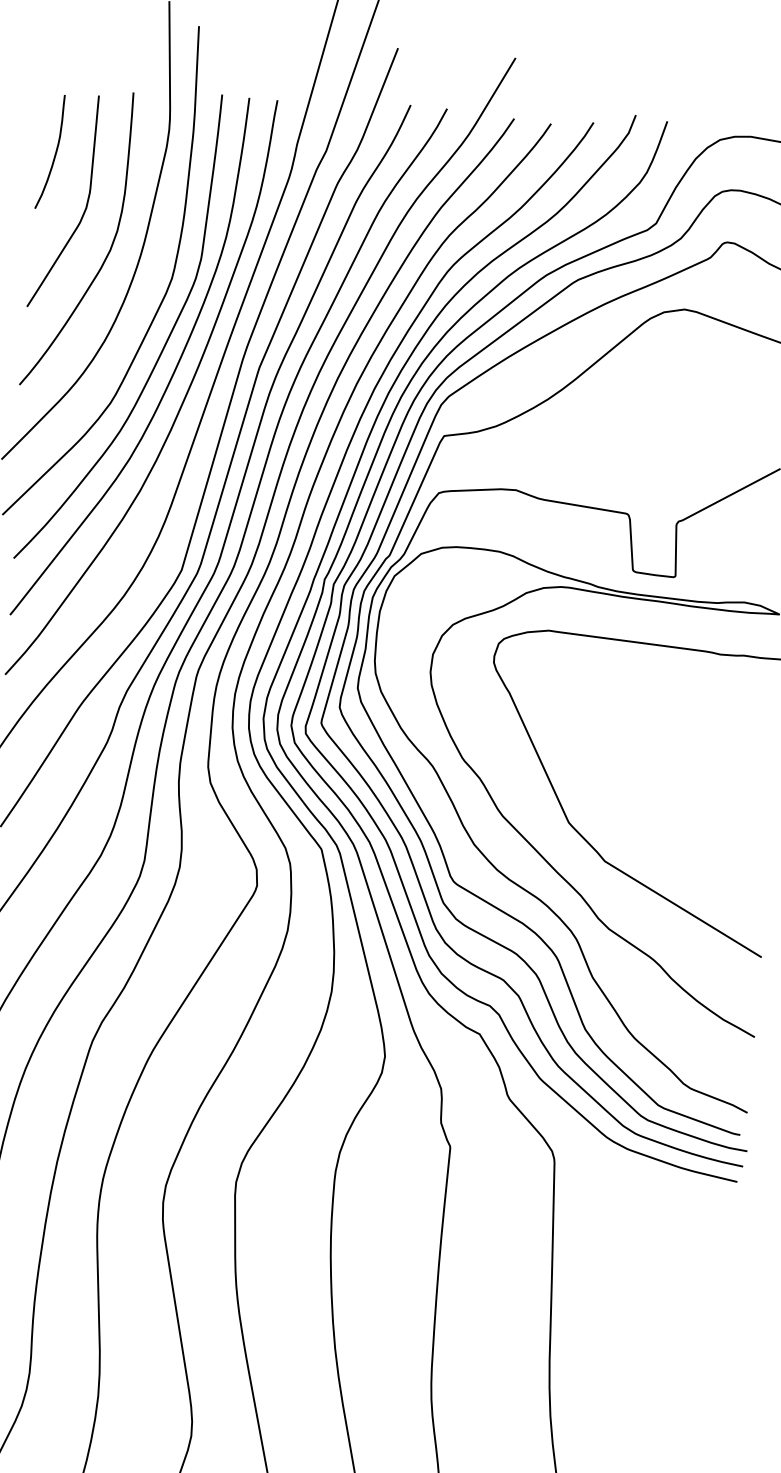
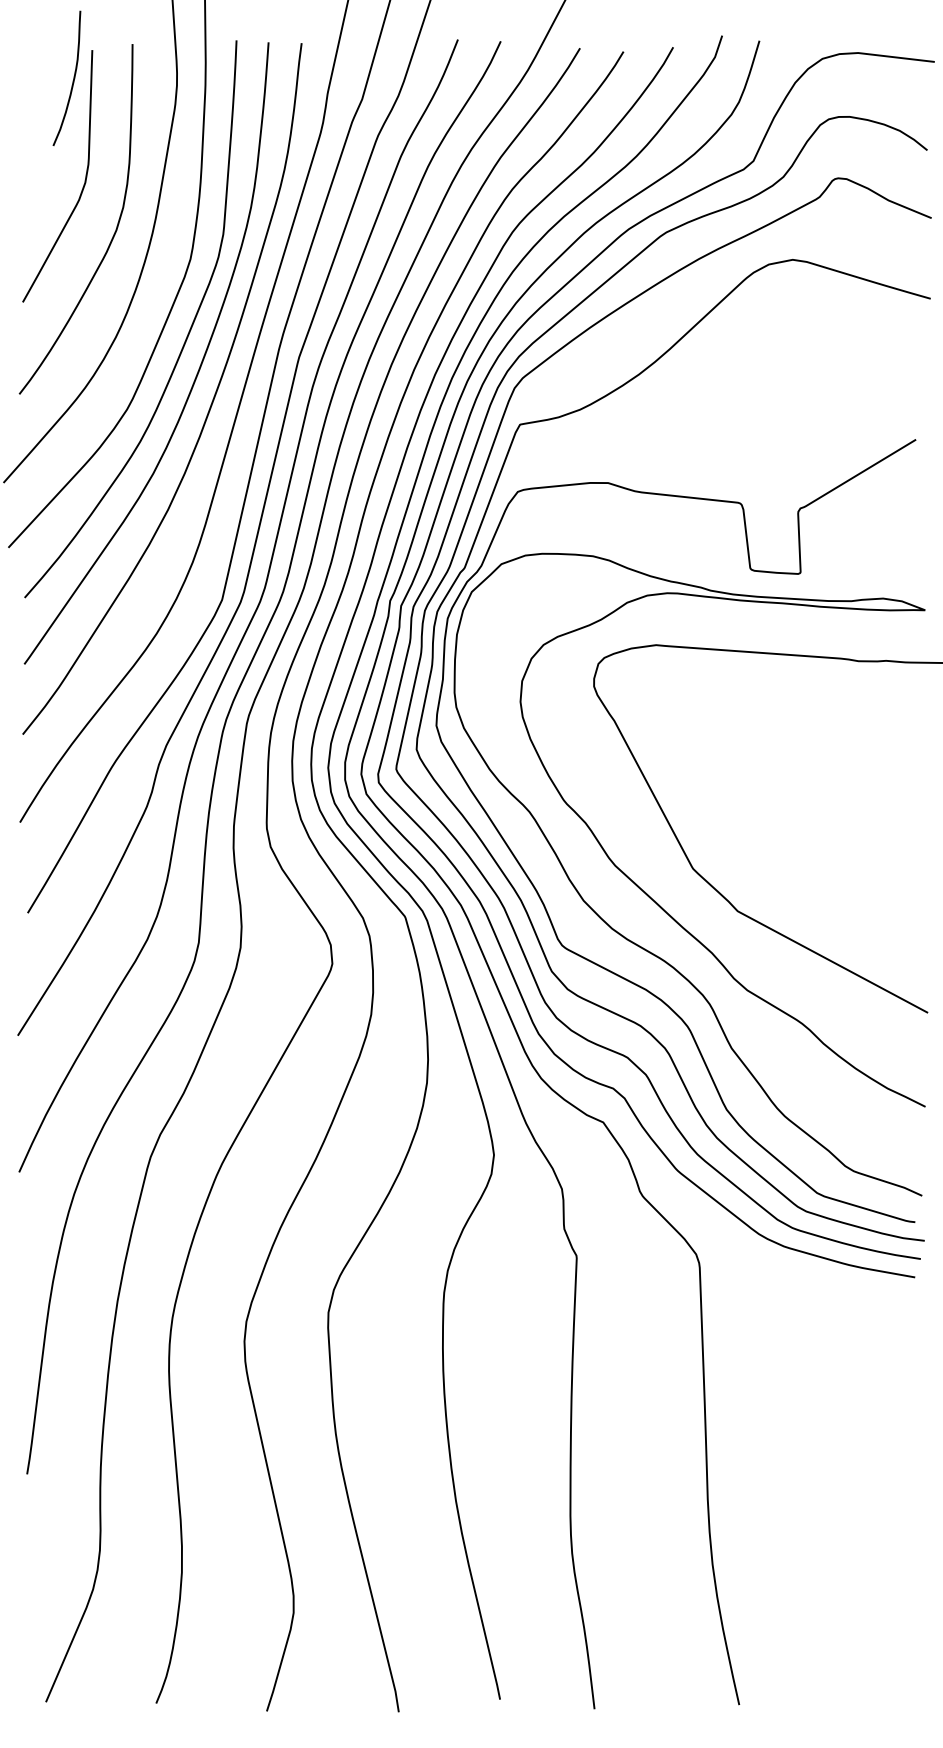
curve: (54, 153) -> (72, 80), moved

